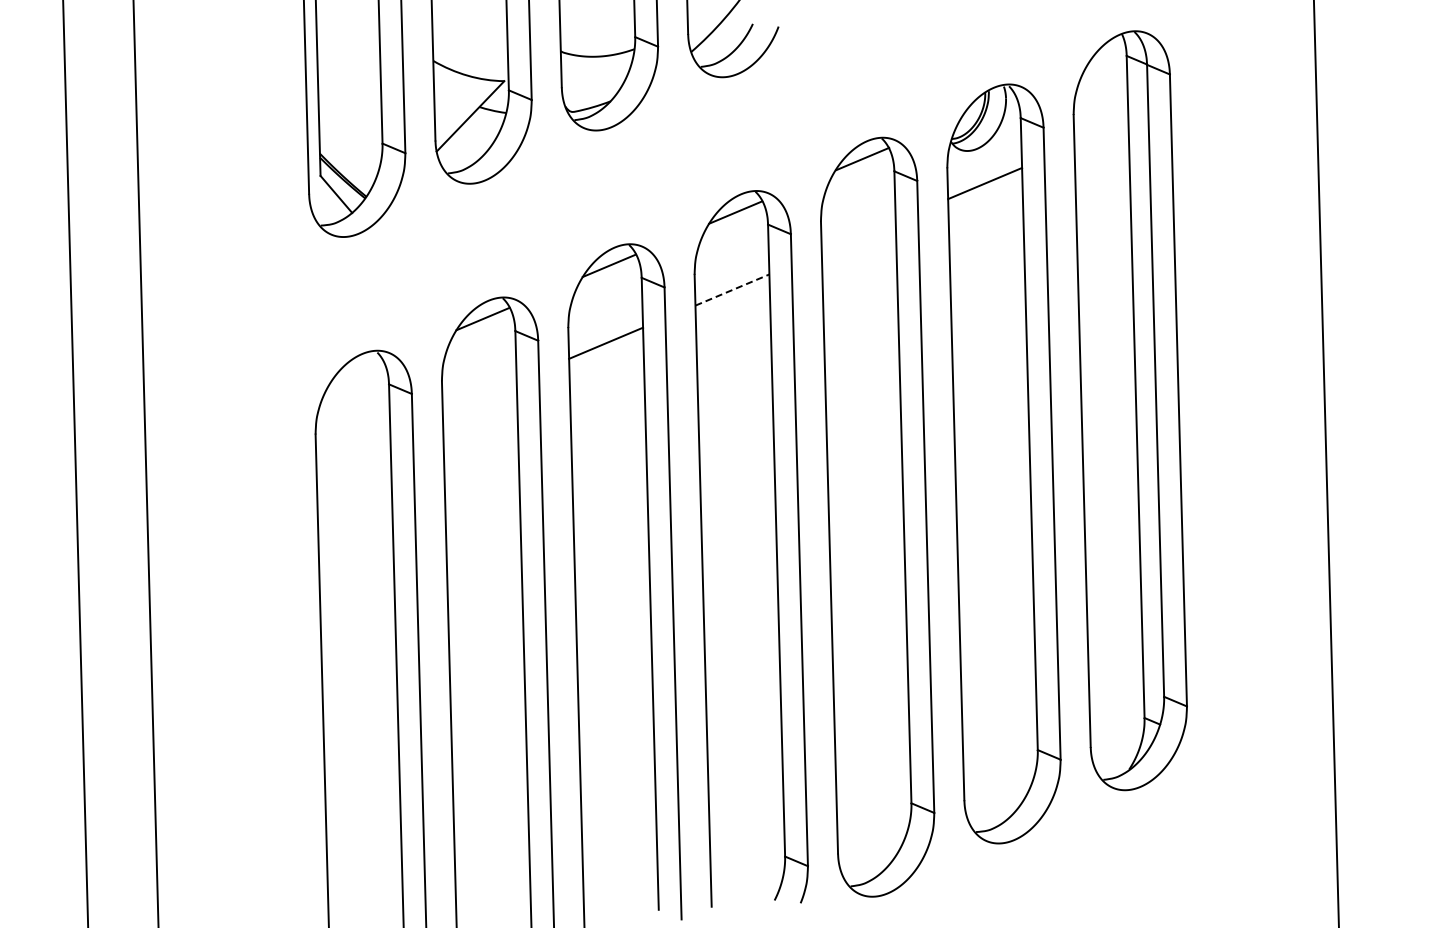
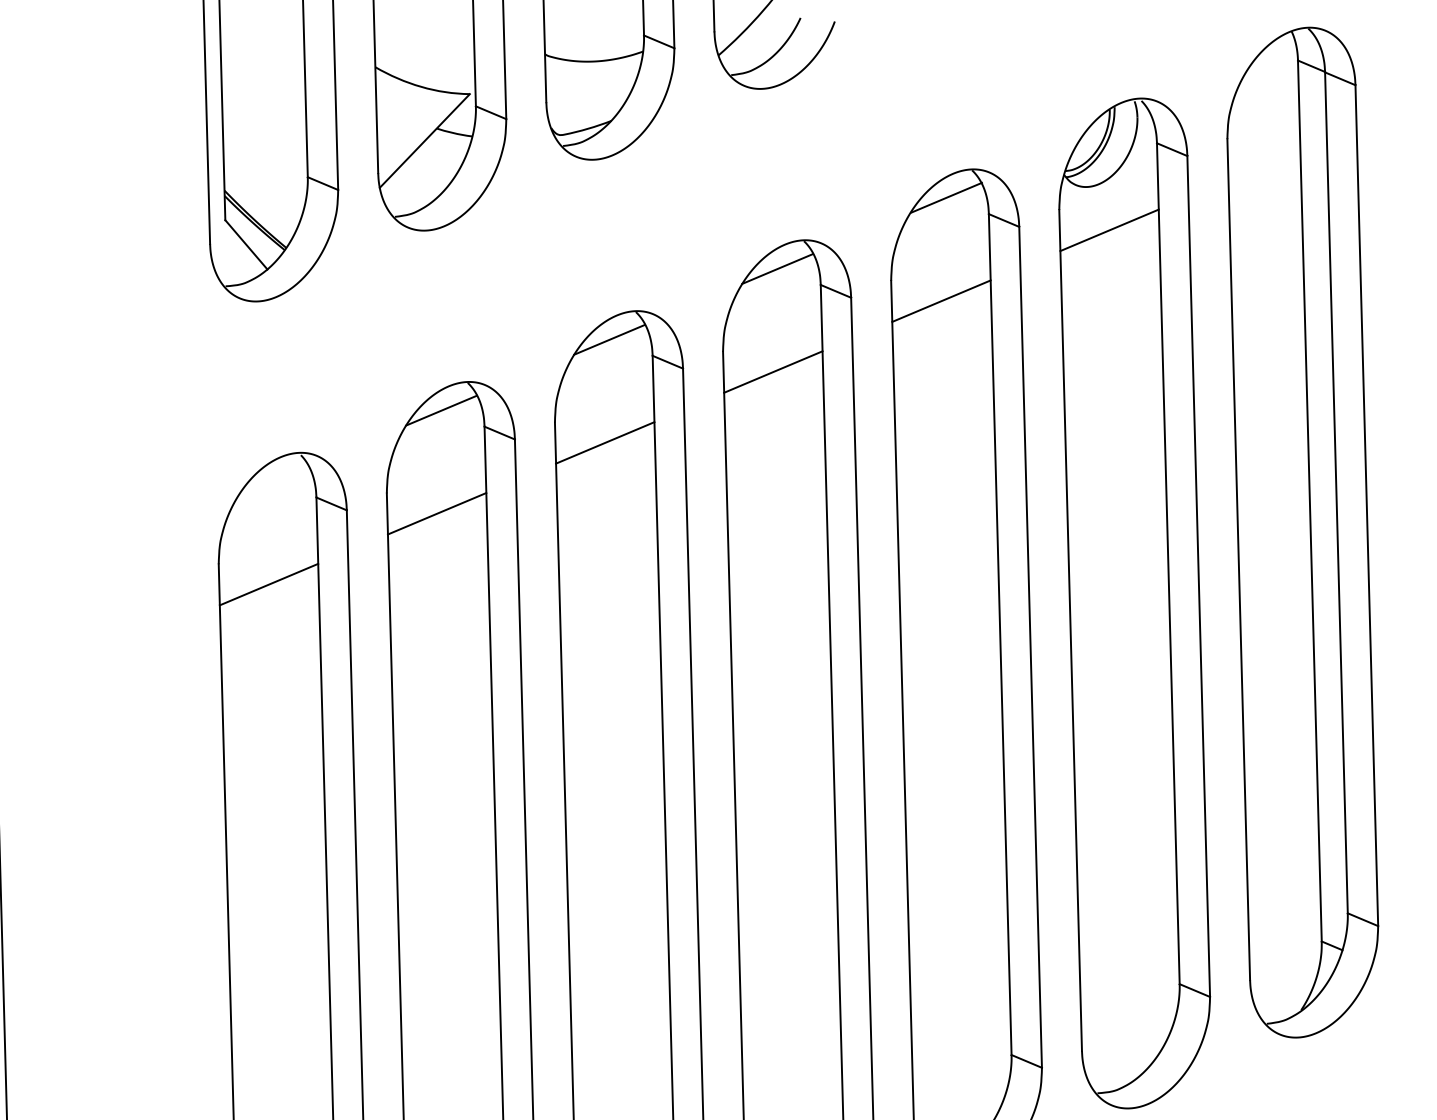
line: (858, 236) -> (941, 300), added
line: (732, 289) -> (773, 371), dashed -> solid
line: (479, 396) -> (436, 513), added
line: (353, 449) -> (269, 584), added

